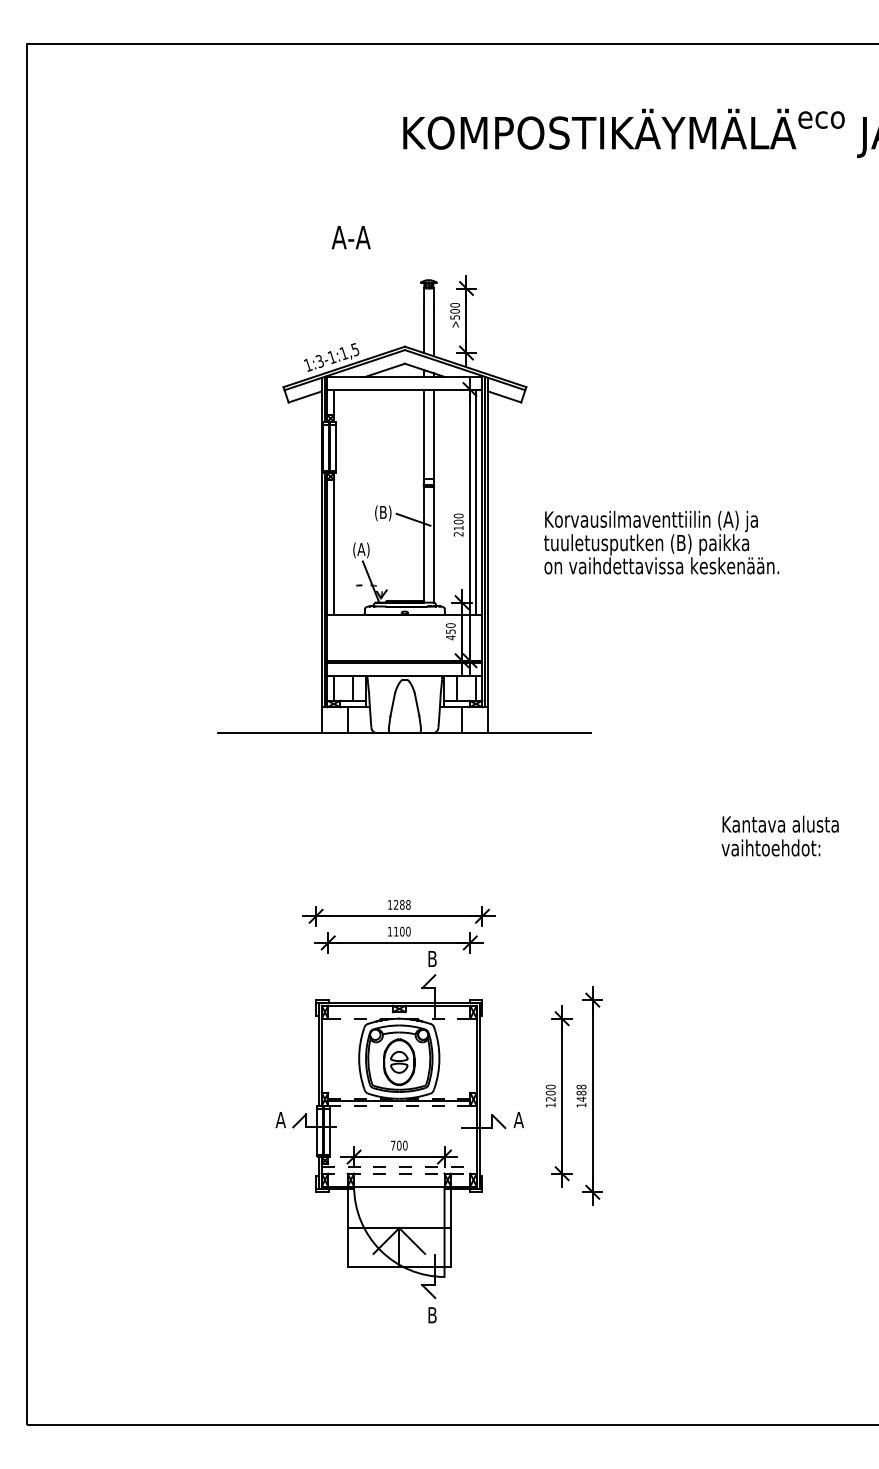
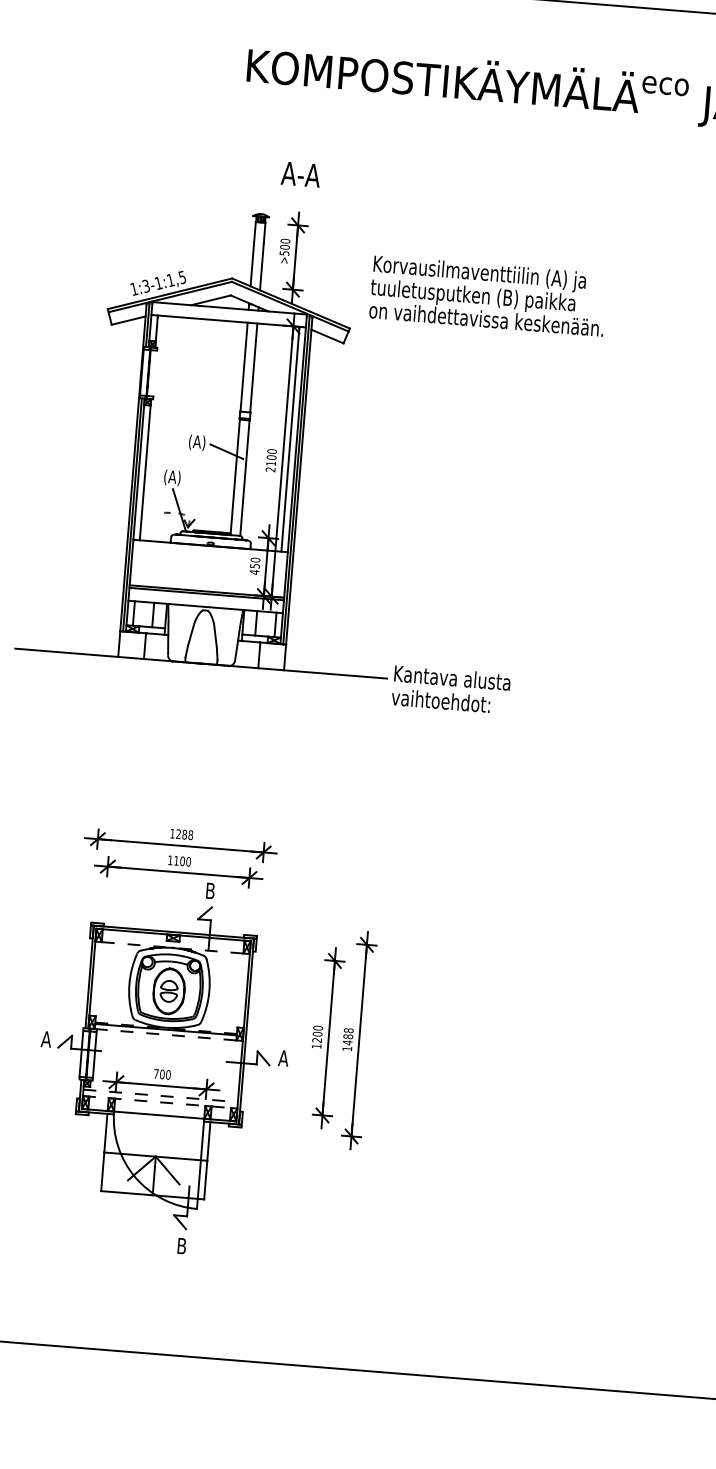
text: (350, 237) -> (300, 174), moved
line: (335, 447) -> (154, 373), removed
text: (383, 512) -> (197, 442), (B) -> (A)
text: (661, 542) -> (488, 295), moved
text: (779, 835) -> (450, 689), moved

